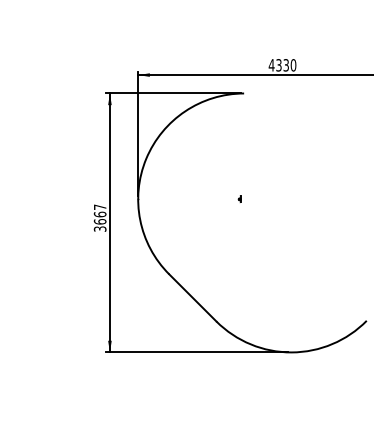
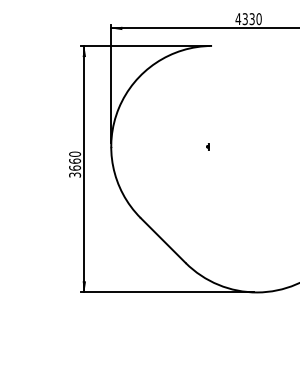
text: (99, 207) -> (74, 154), 3667 -> 3660

